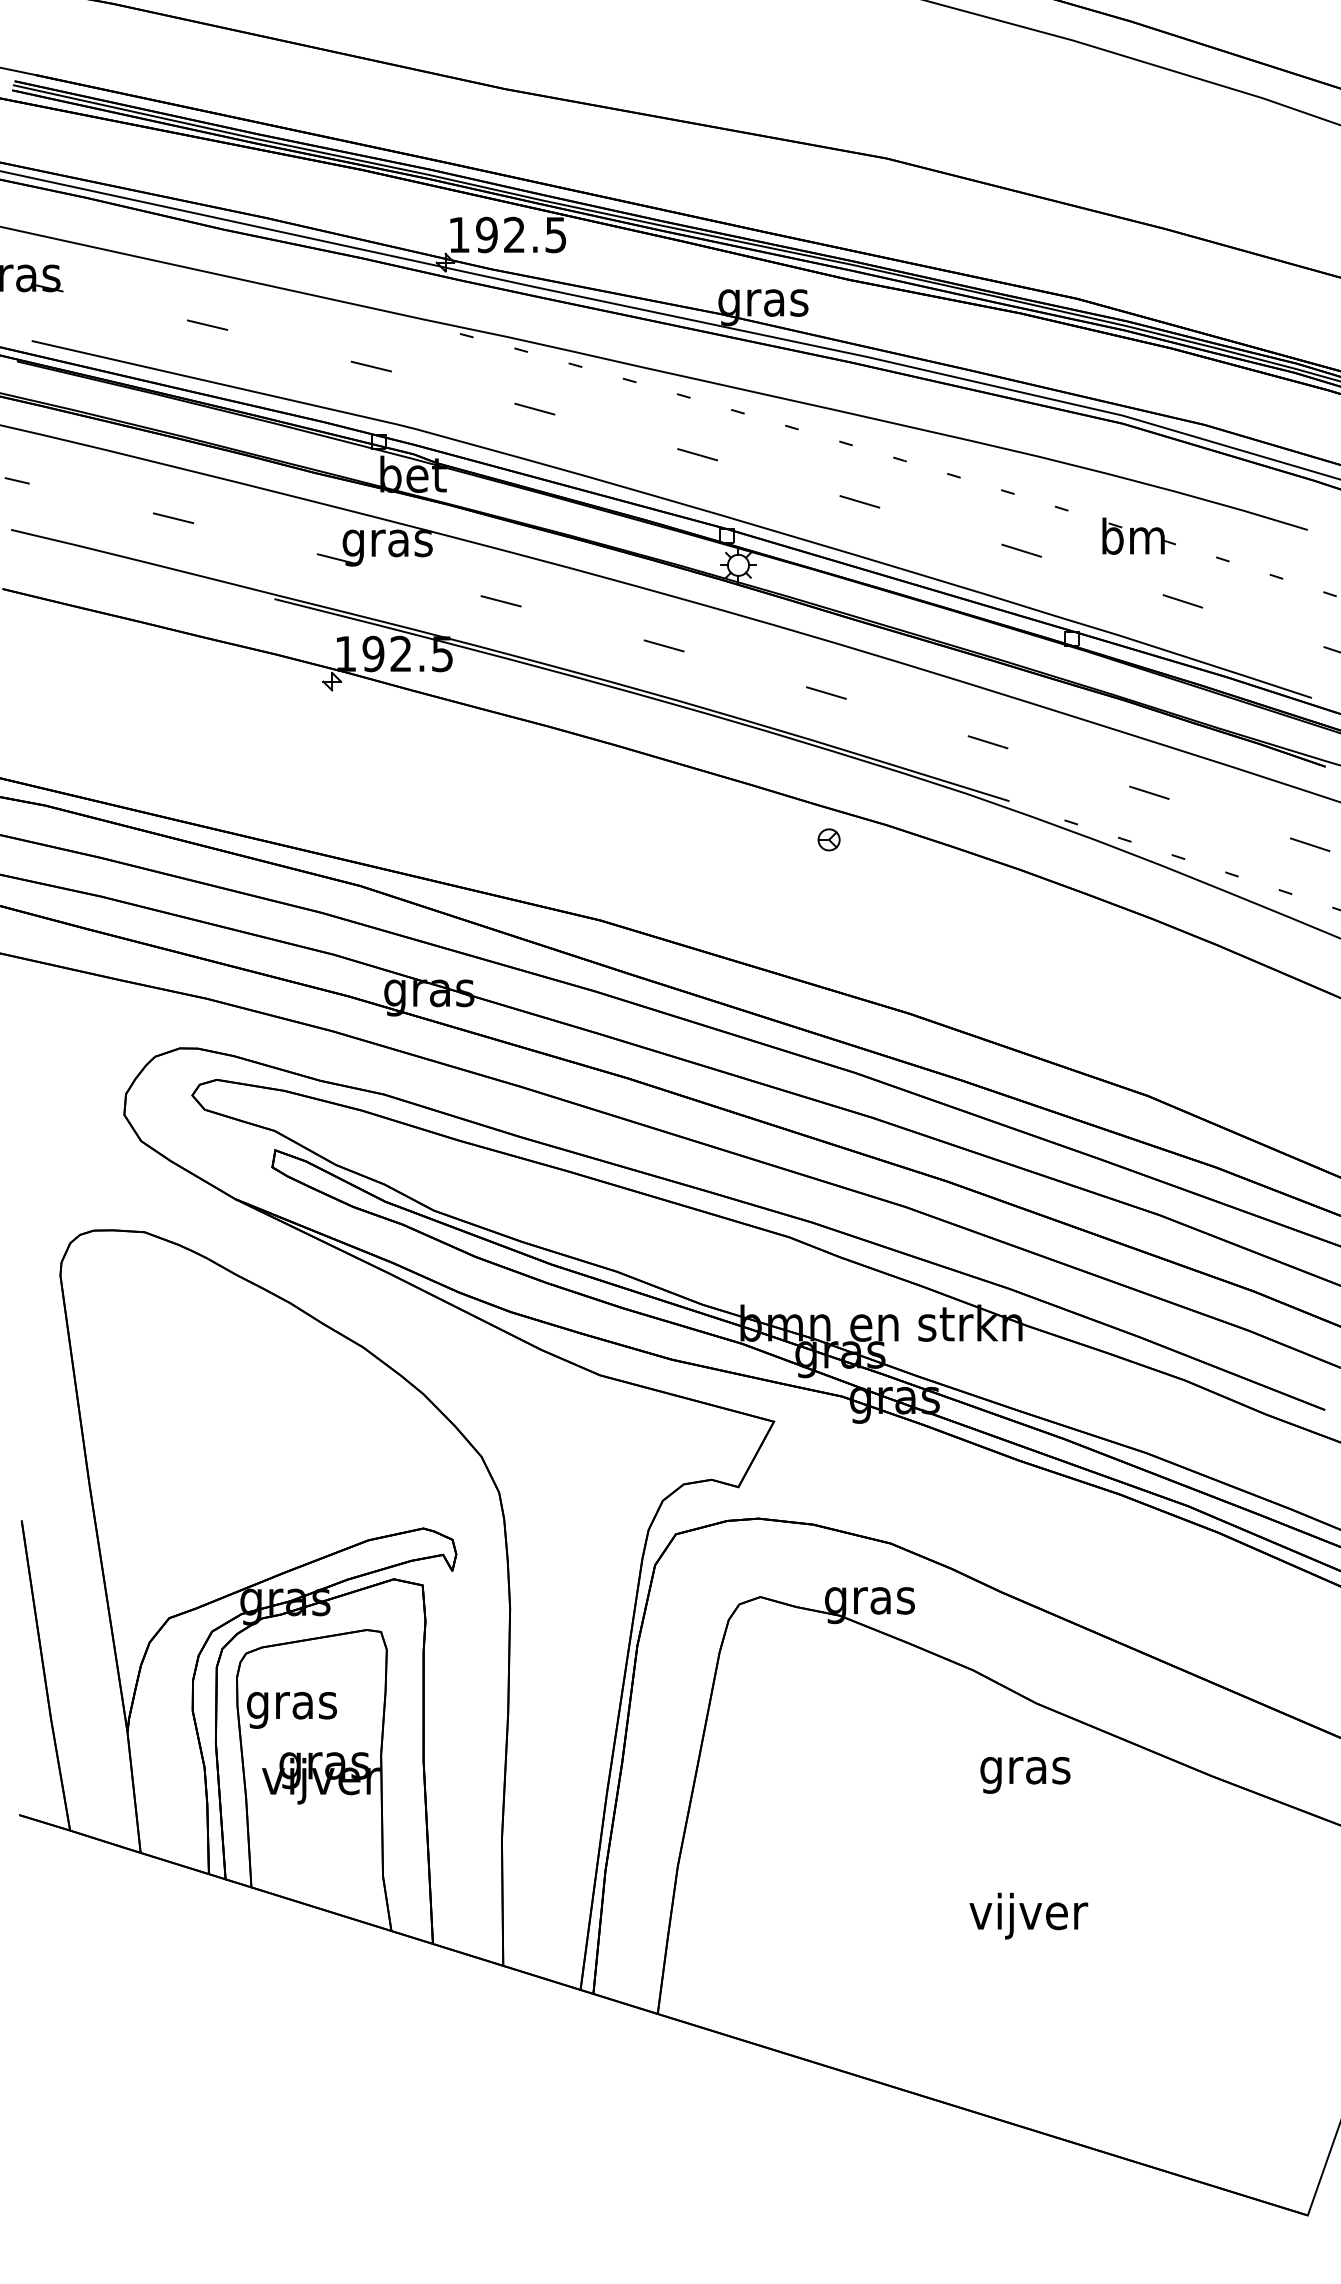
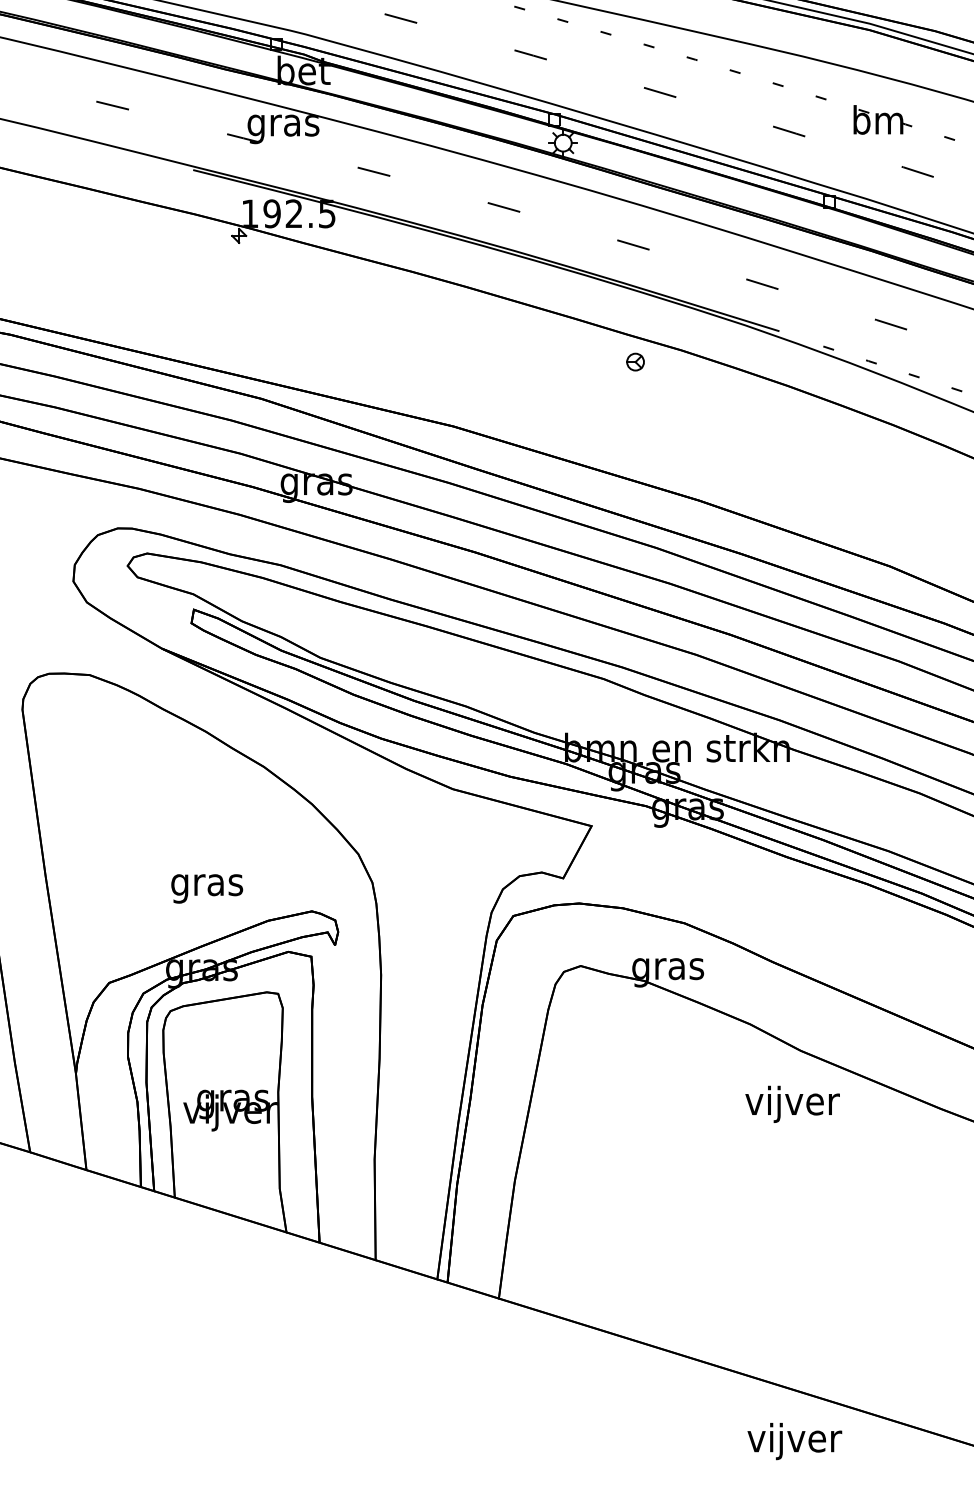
text: (292, 1710) -> (207, 889), moved
text: (1025, 1770) -> (792, 1104), gras -> vijver
text: (1028, 1915) -> (794, 1440), moved

